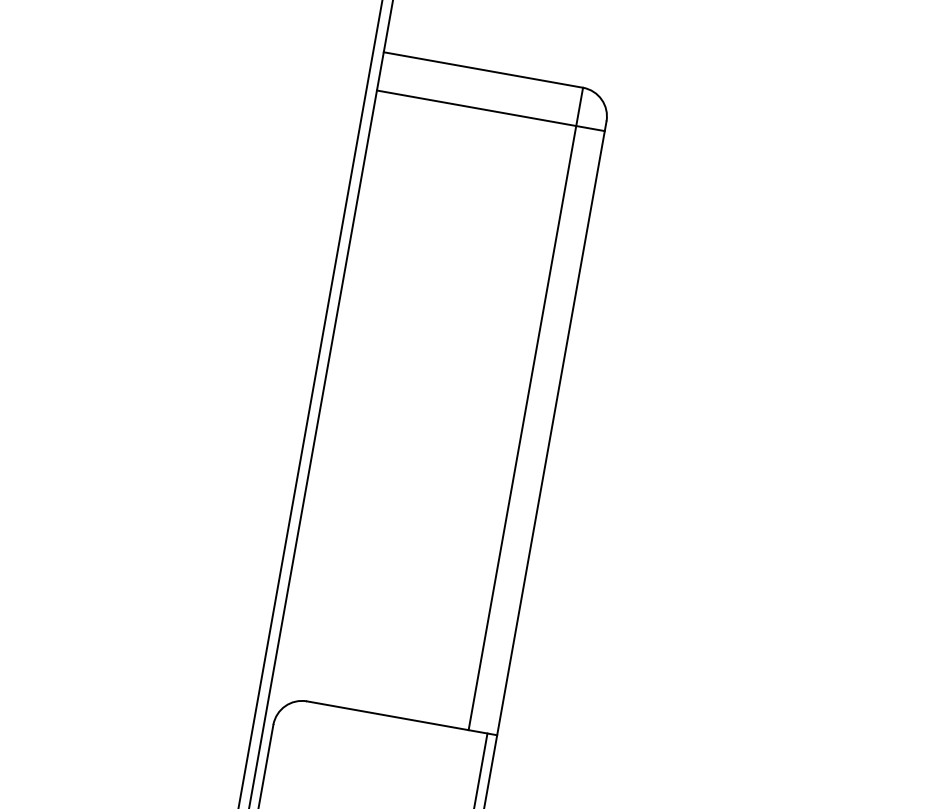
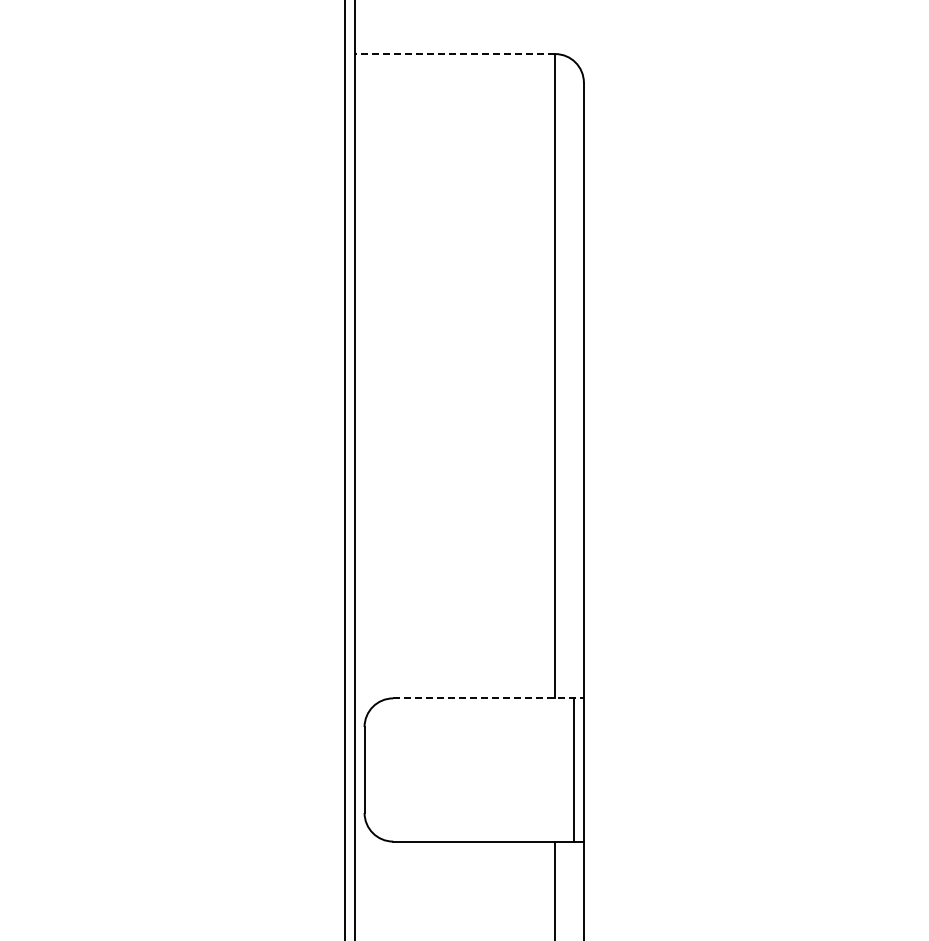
line: (483, 70) -> (455, 54), solid -> dashed
line: (490, 110) -> (469, 92), removed
line: (403, 718) -> (489, 698), solid -> dashed

